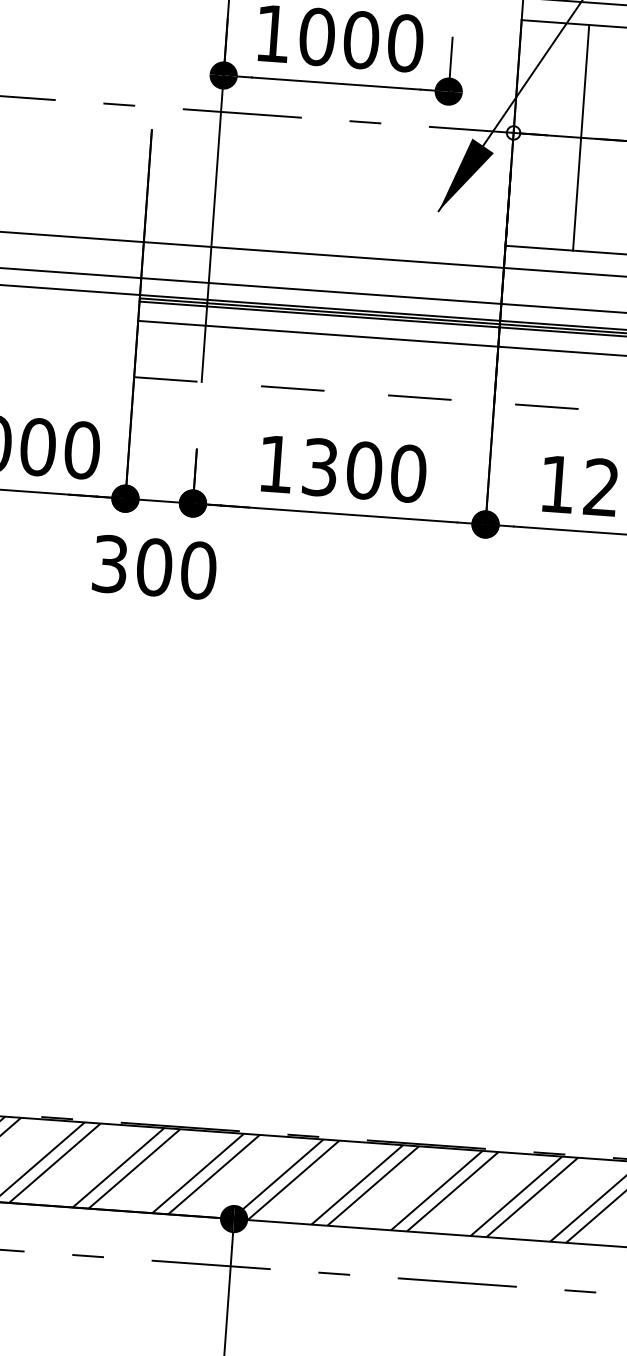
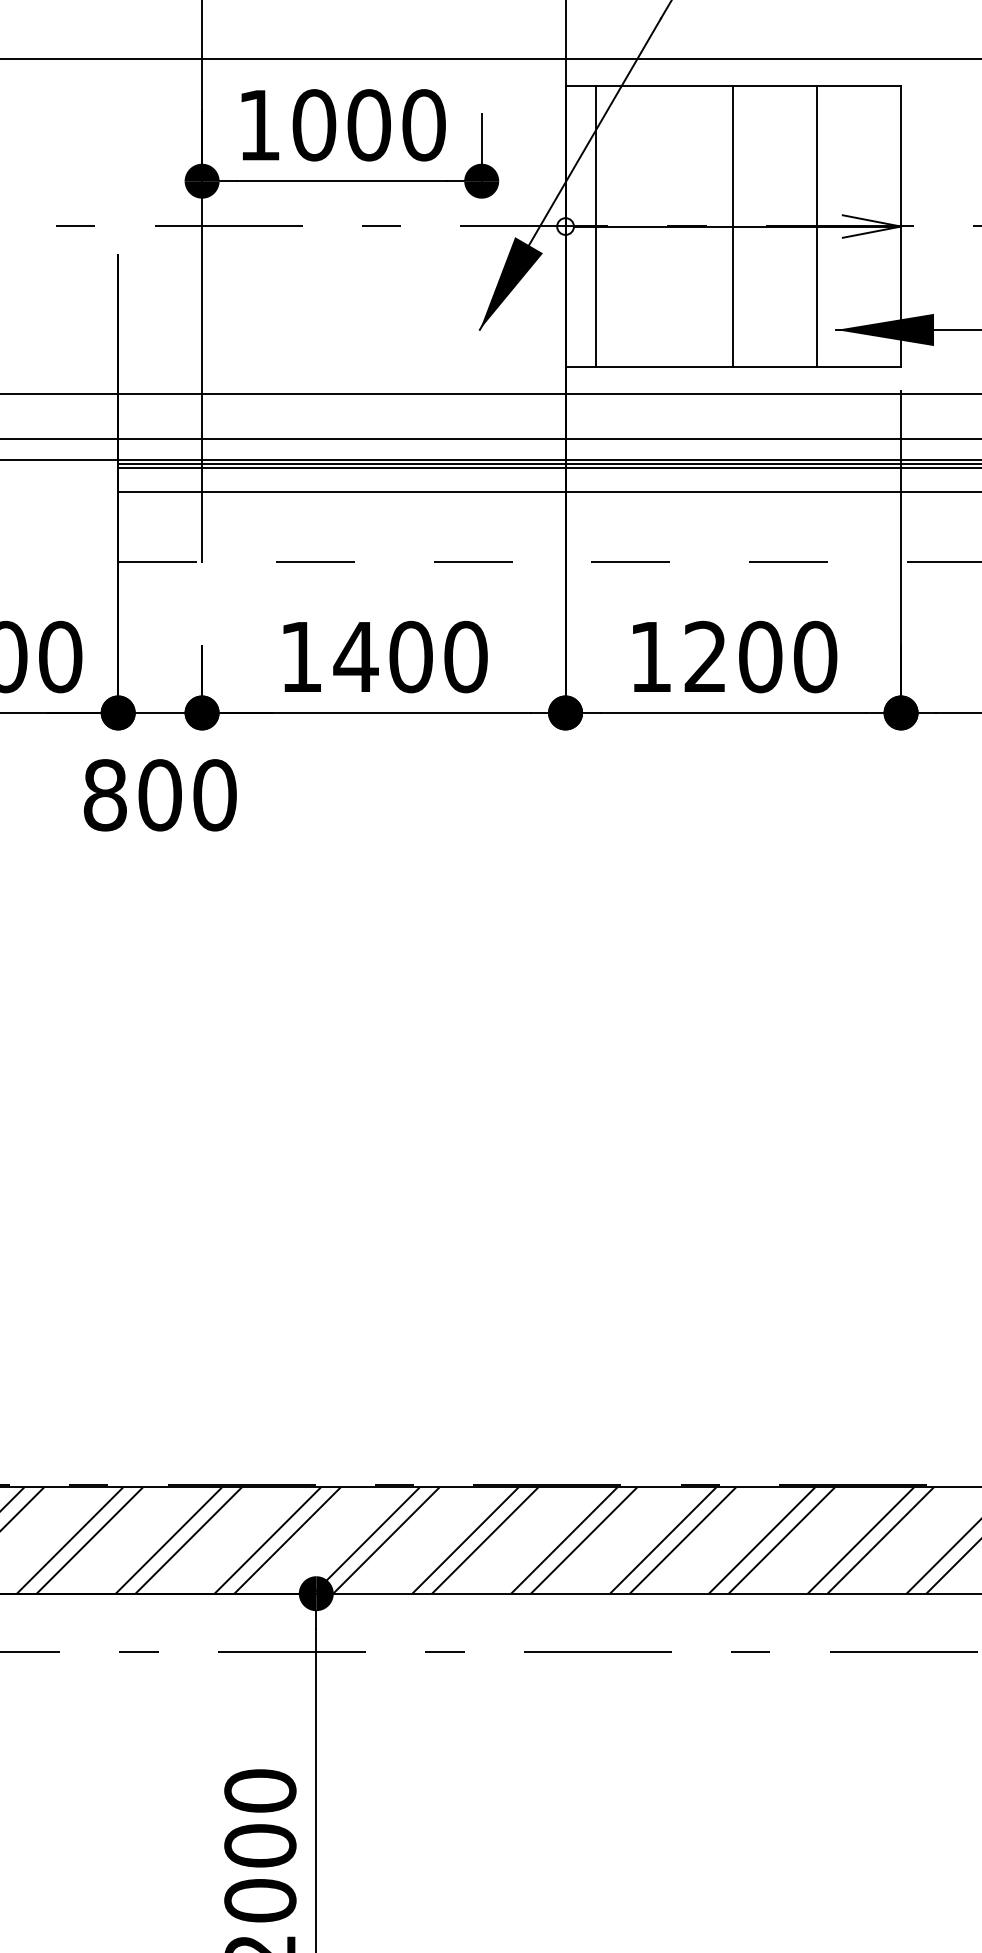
line: (581, 137) -> (596, 226), moved
text: (319, 466) -> (355, 656), 1300 -> 1400
text: (109, 564) -> (104, 795), 300 -> 800

